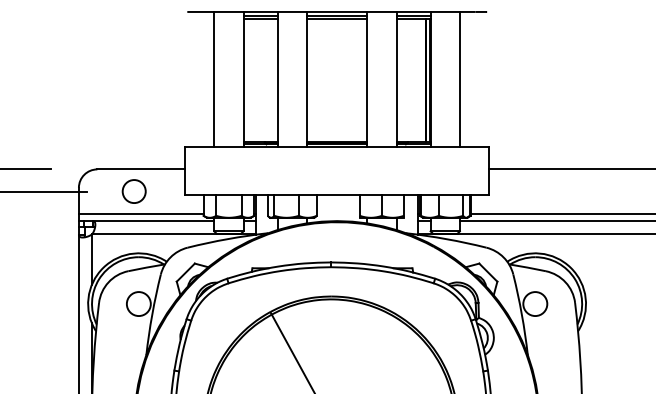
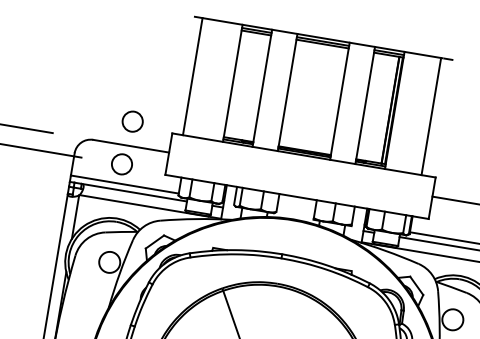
line: (214, 79) -> (193, 76), moved
line: (459, 79) -> (431, 116), moved
circle: (137, 141) -> (132, 121), added

